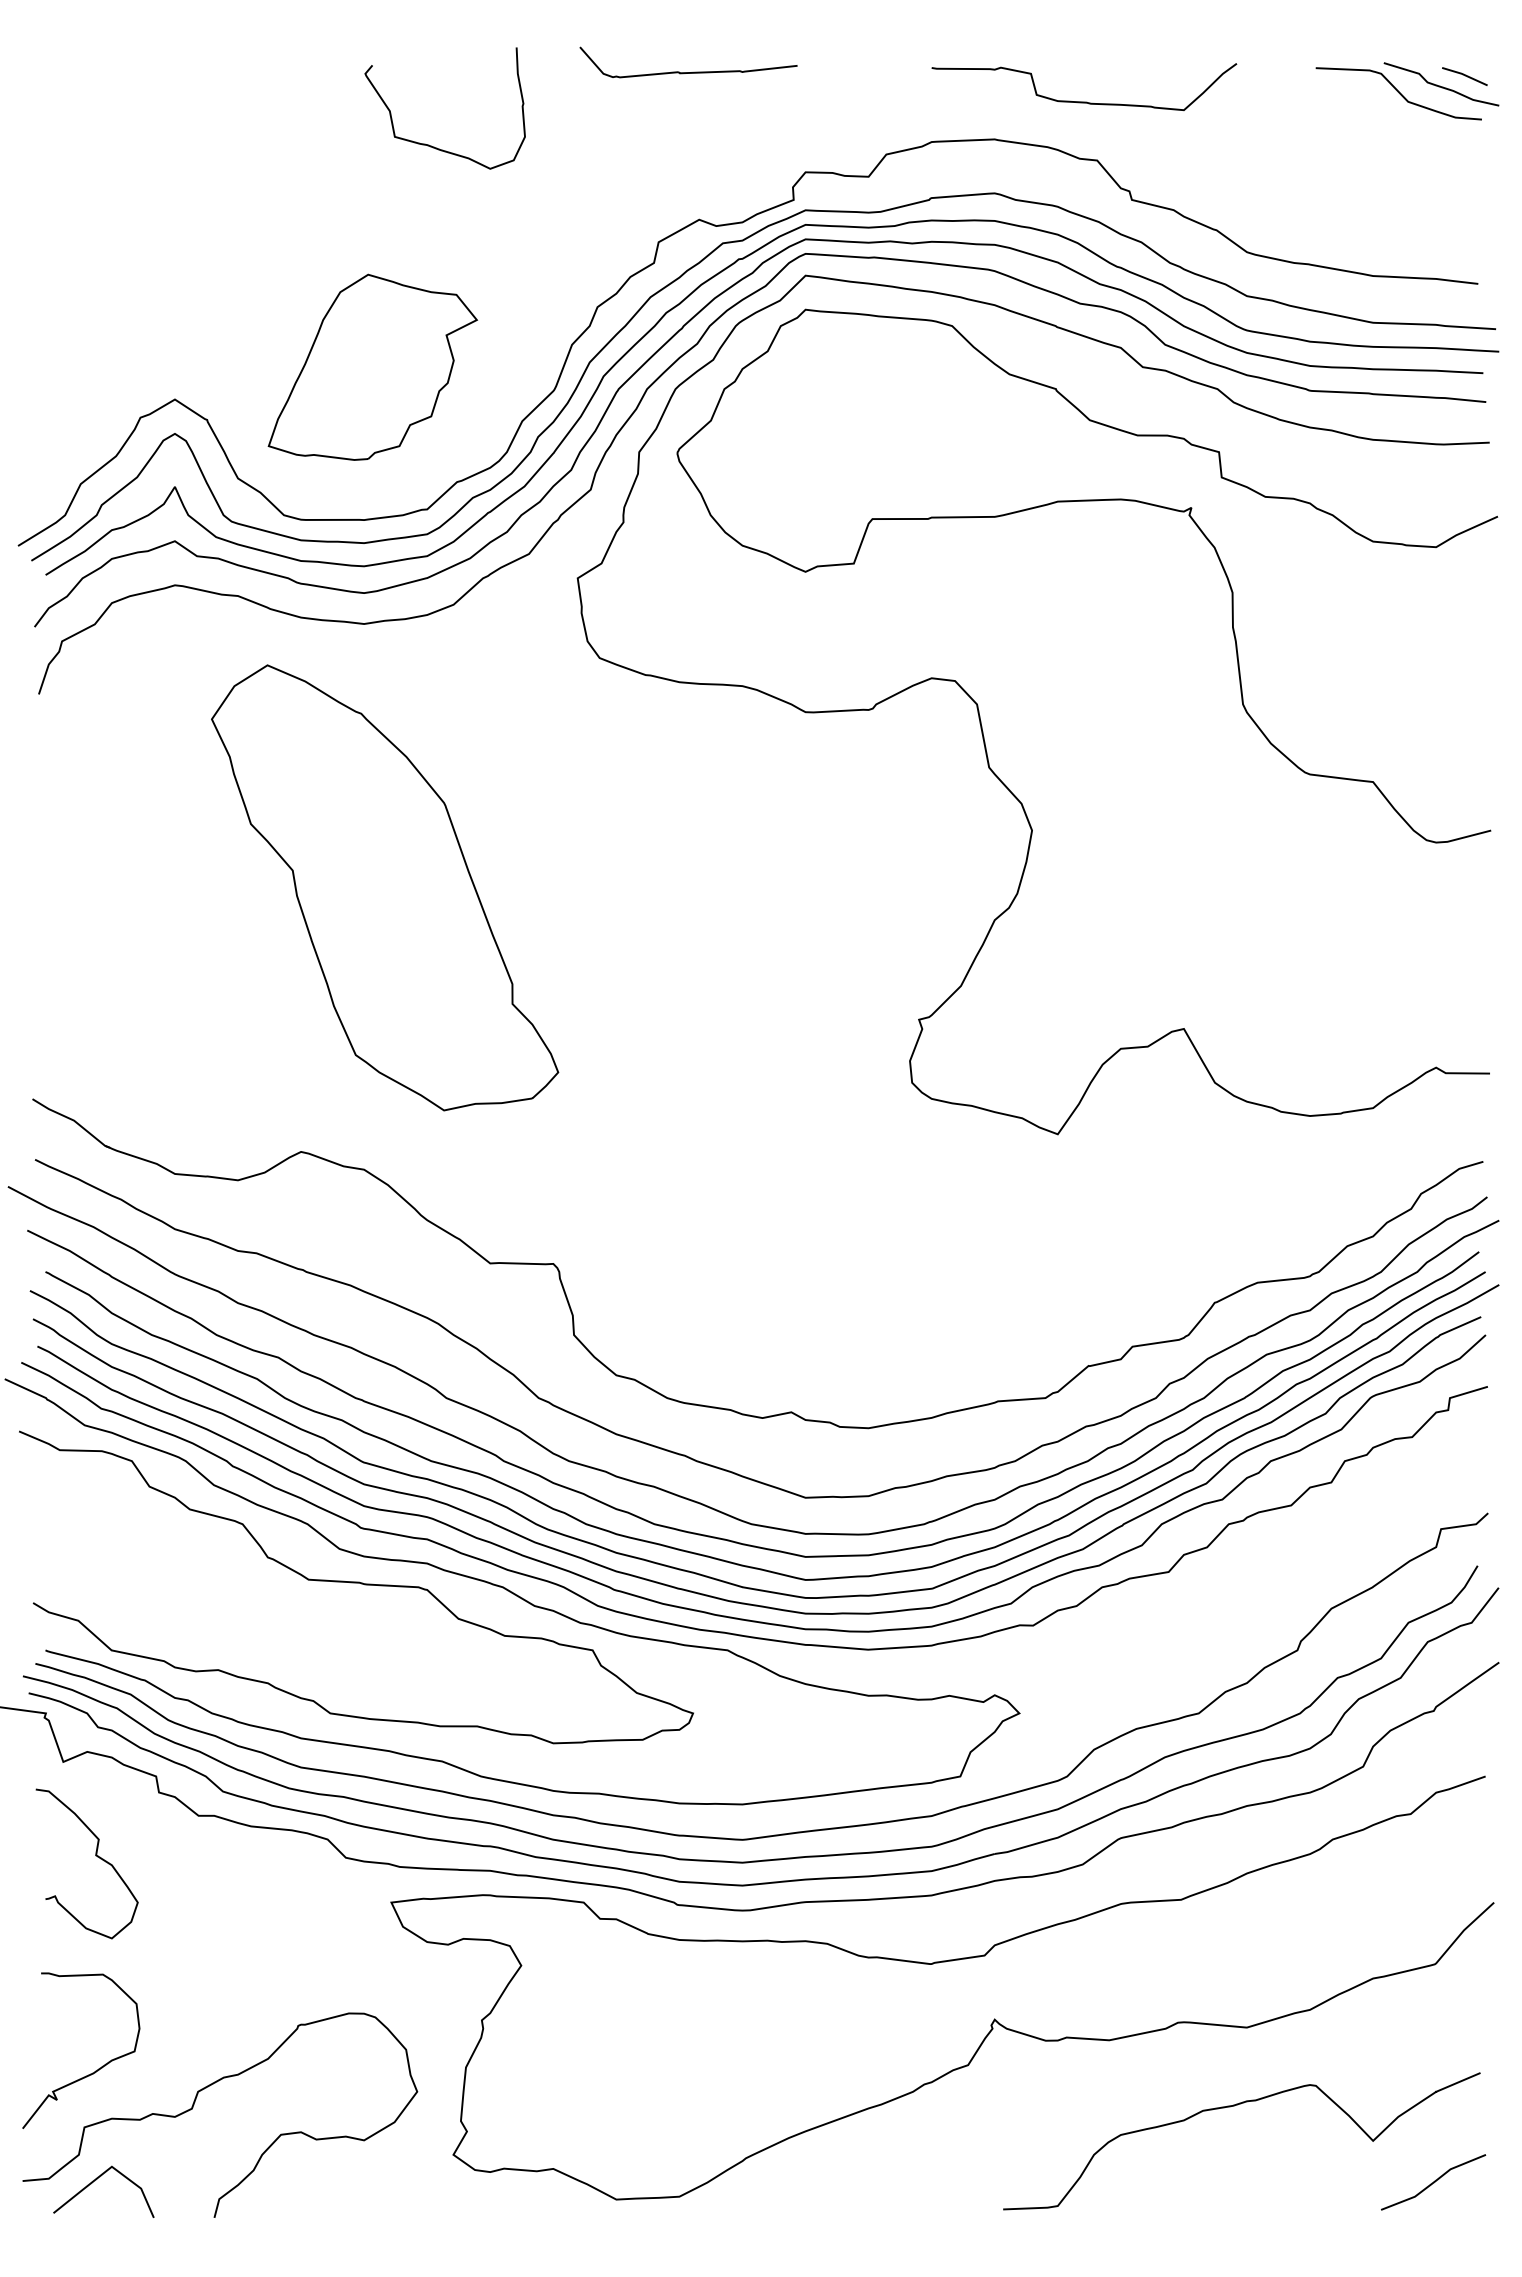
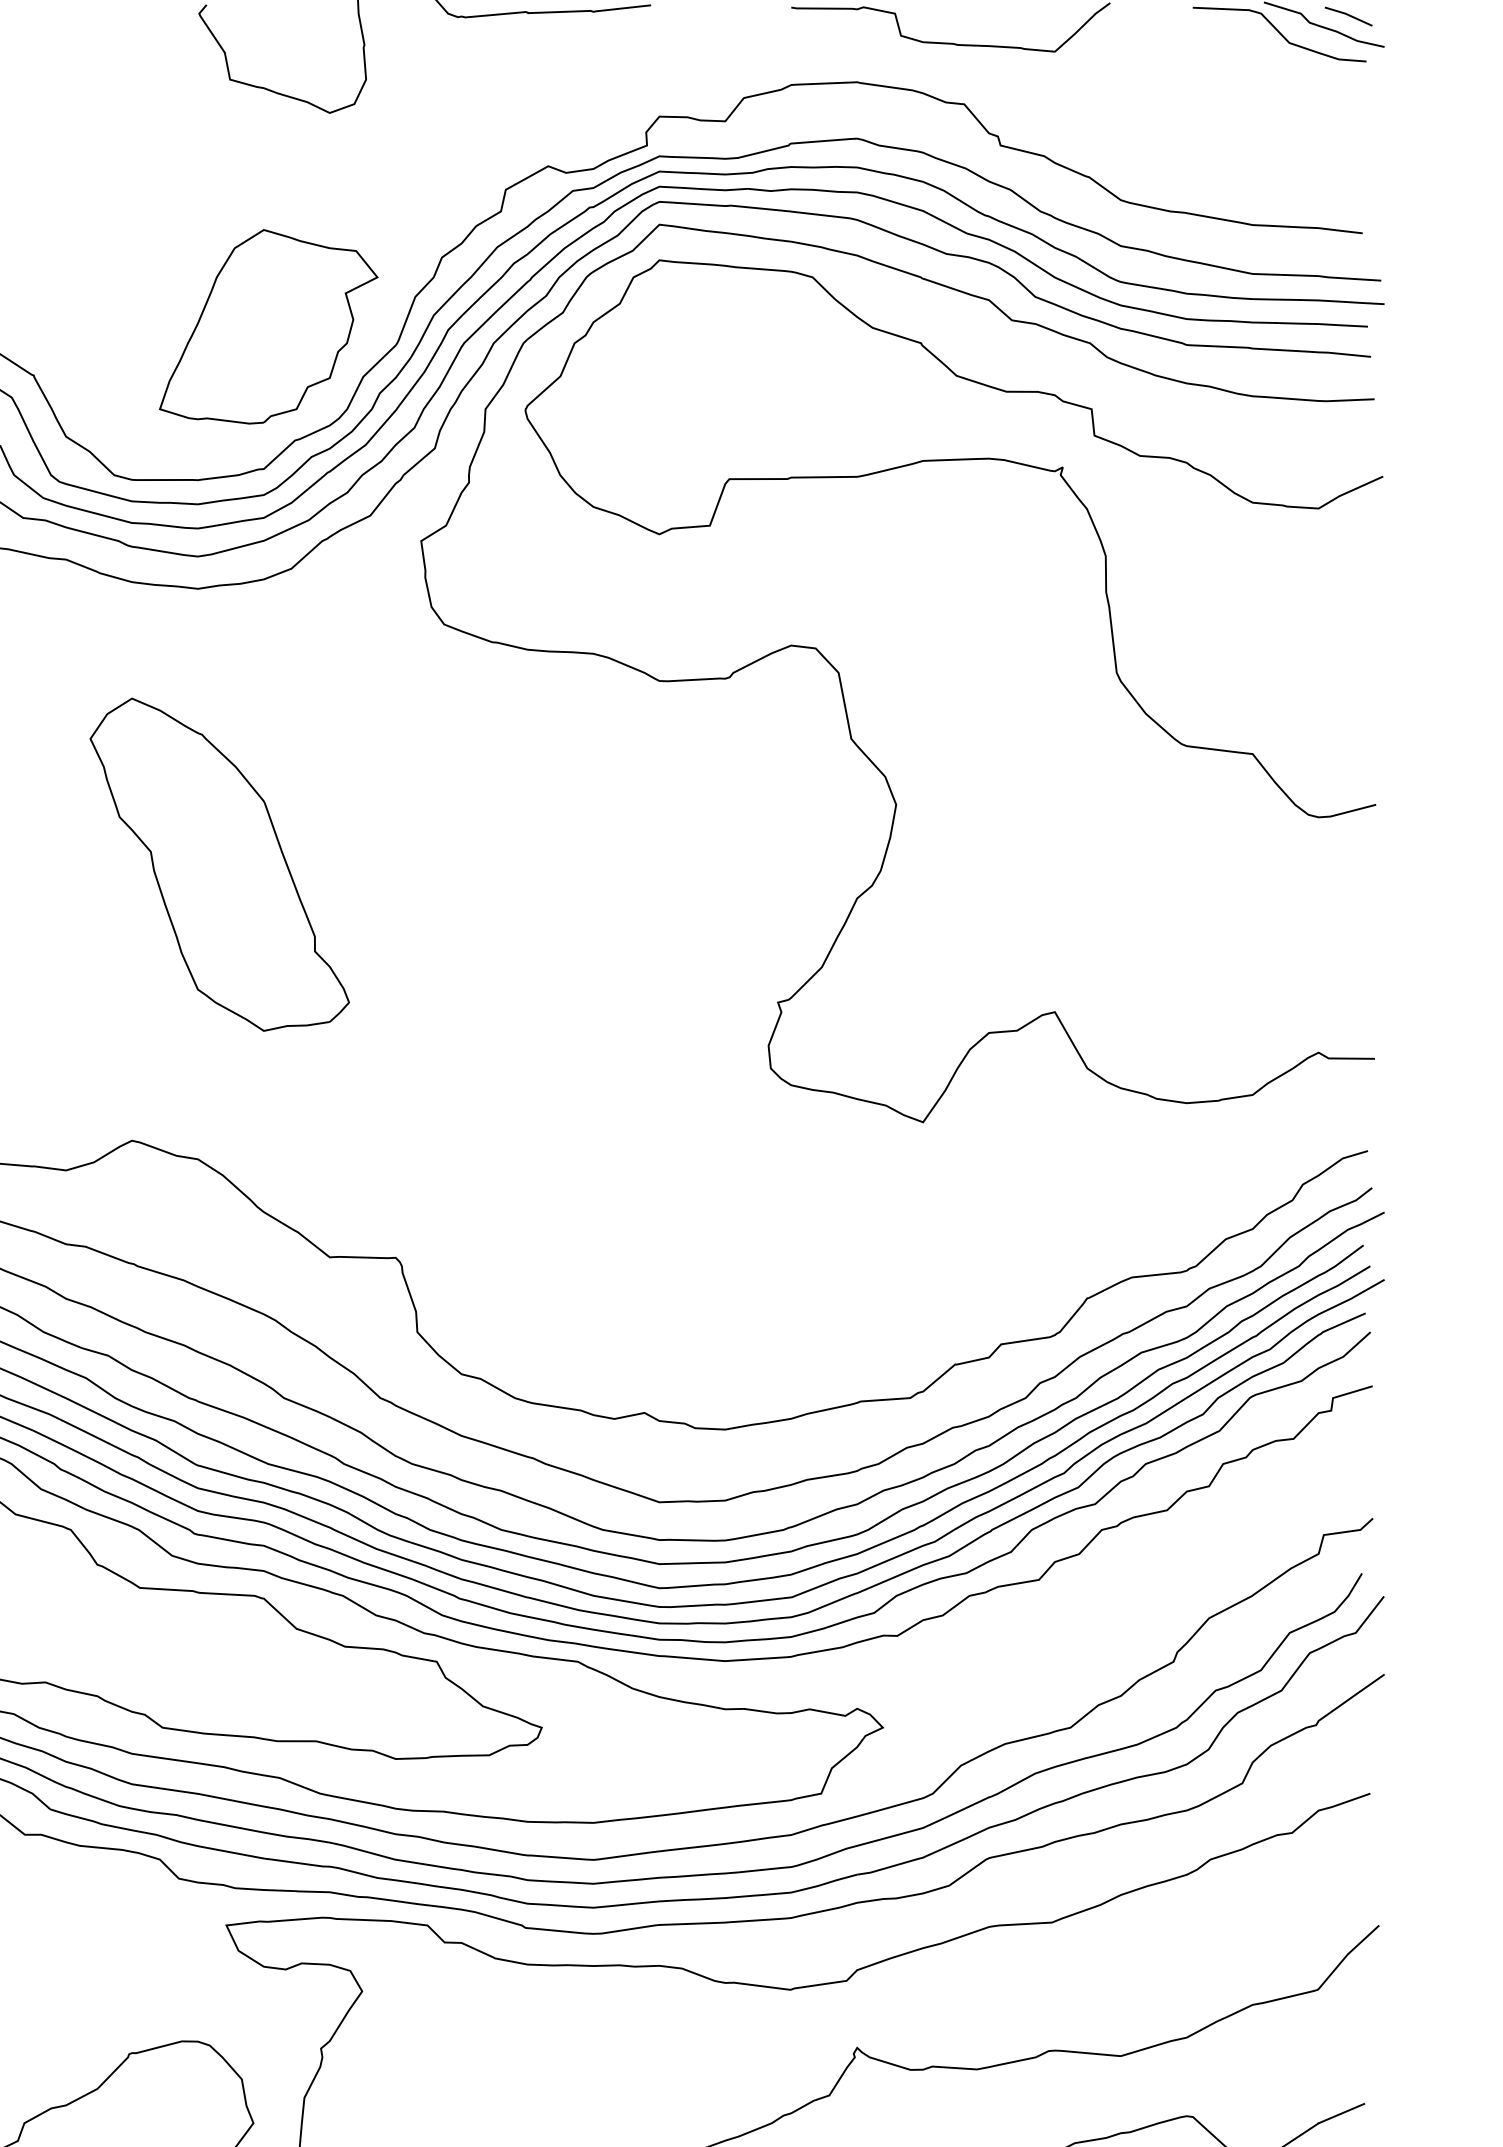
part: (372, 366) -> (268, 325), moved
part: (384, 887) -> (219, 864), size x0.71

